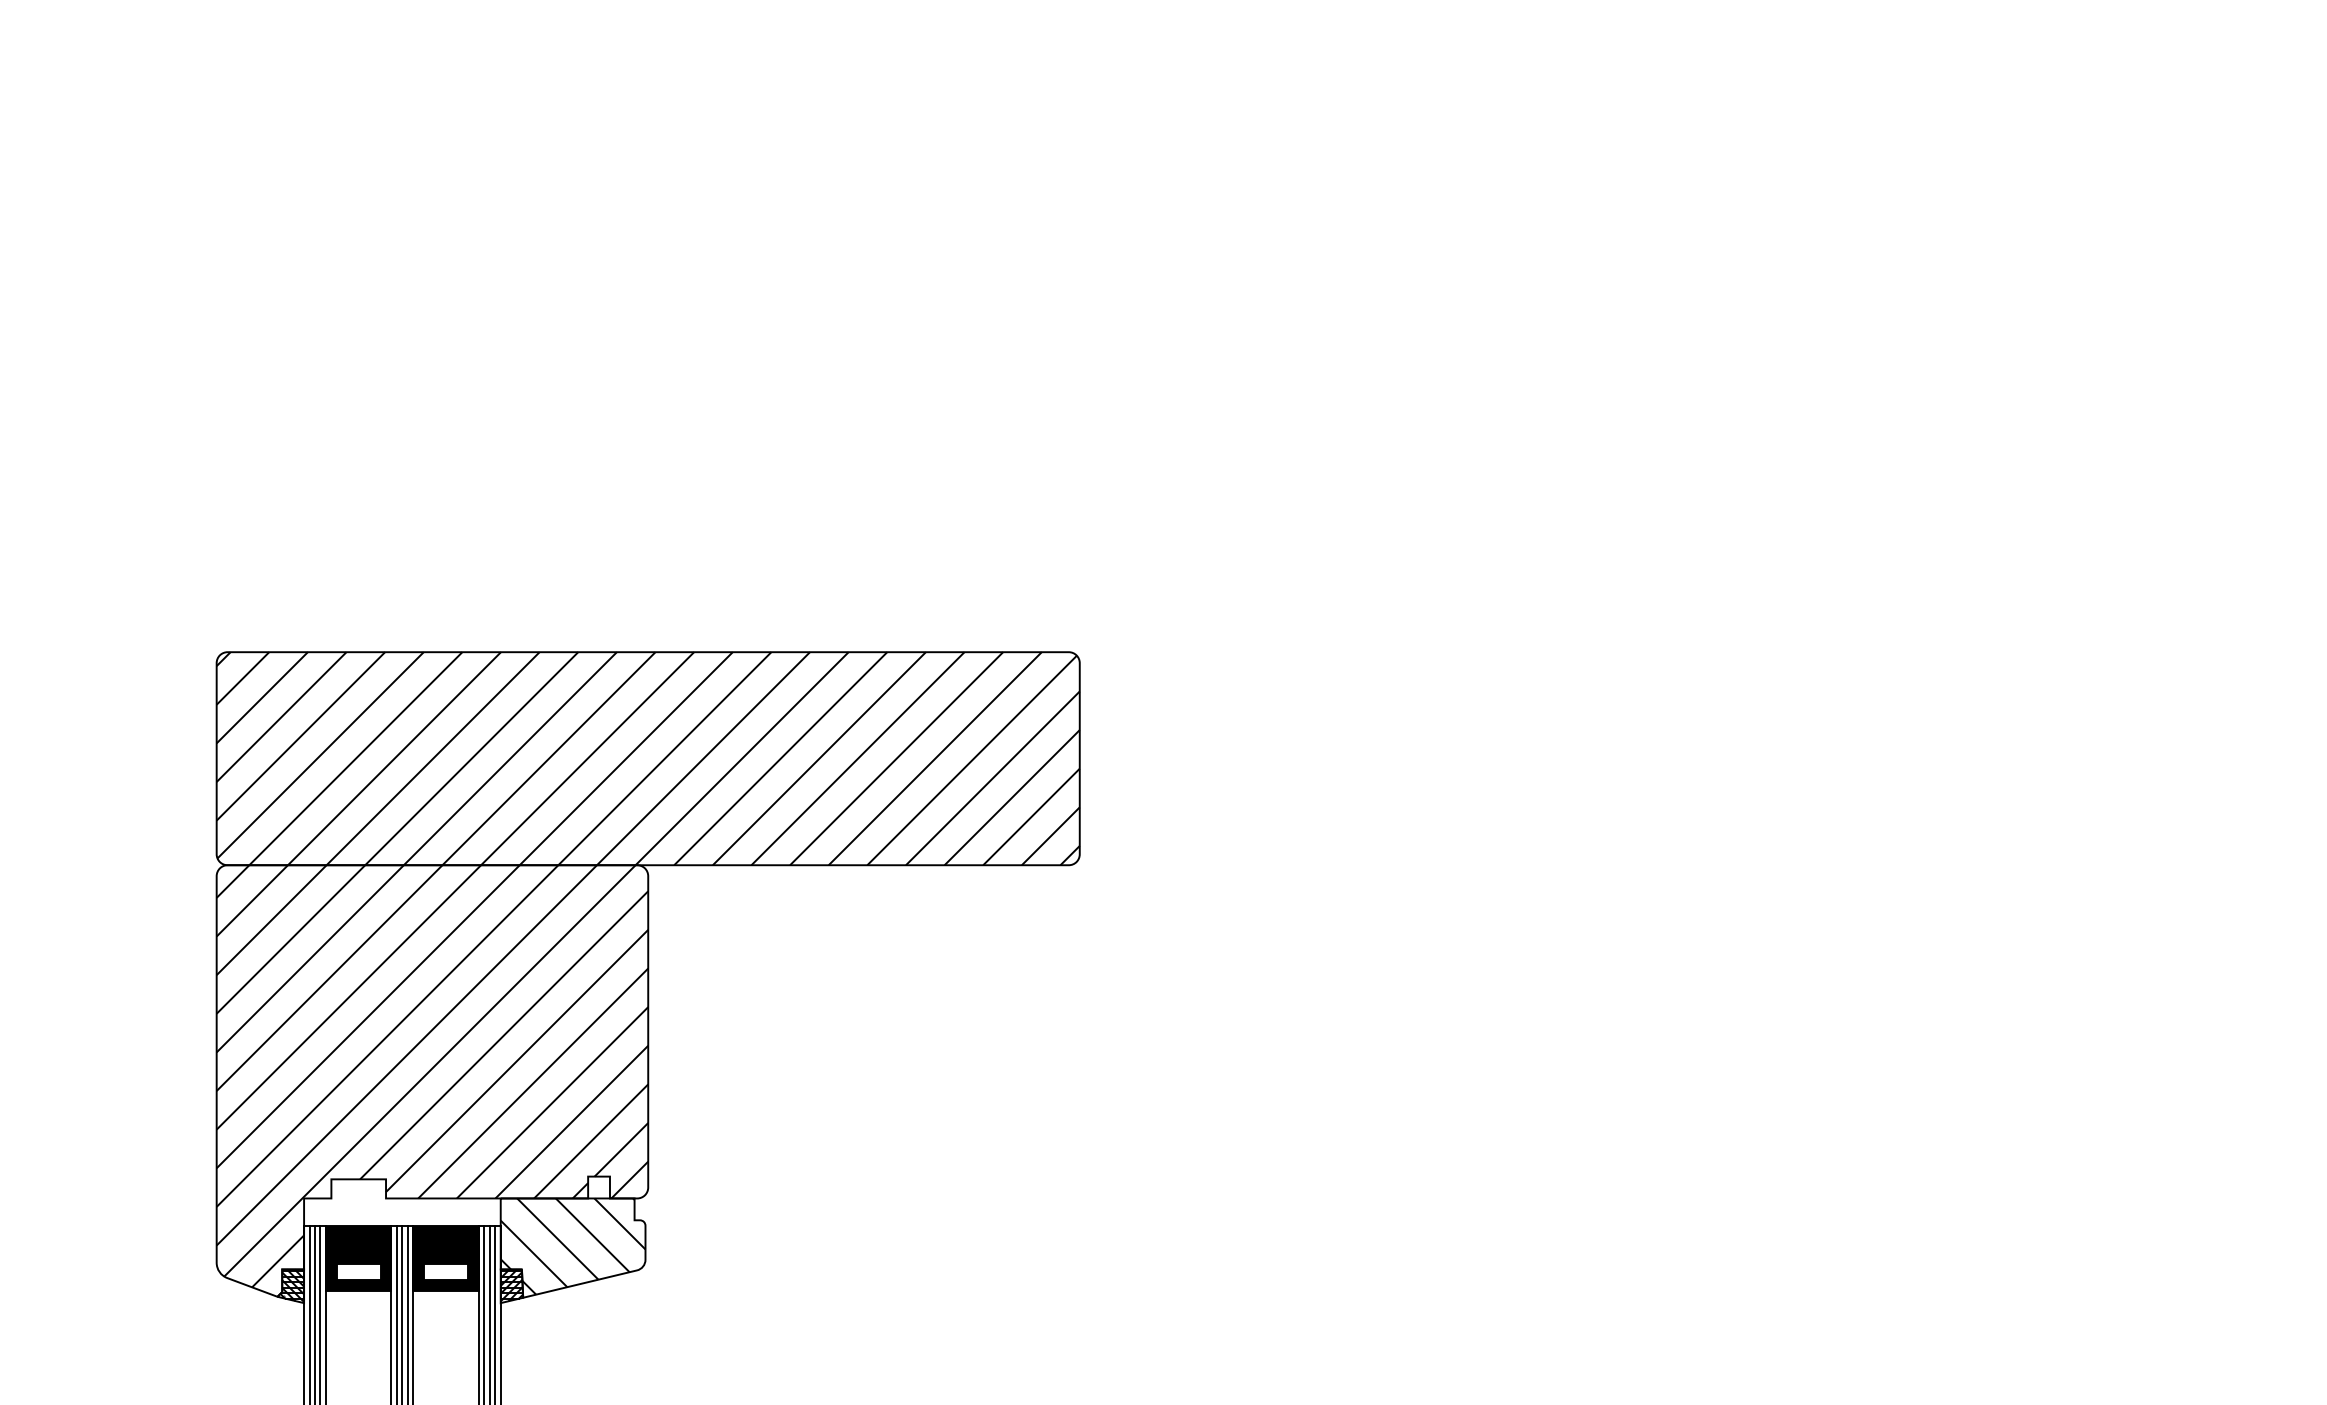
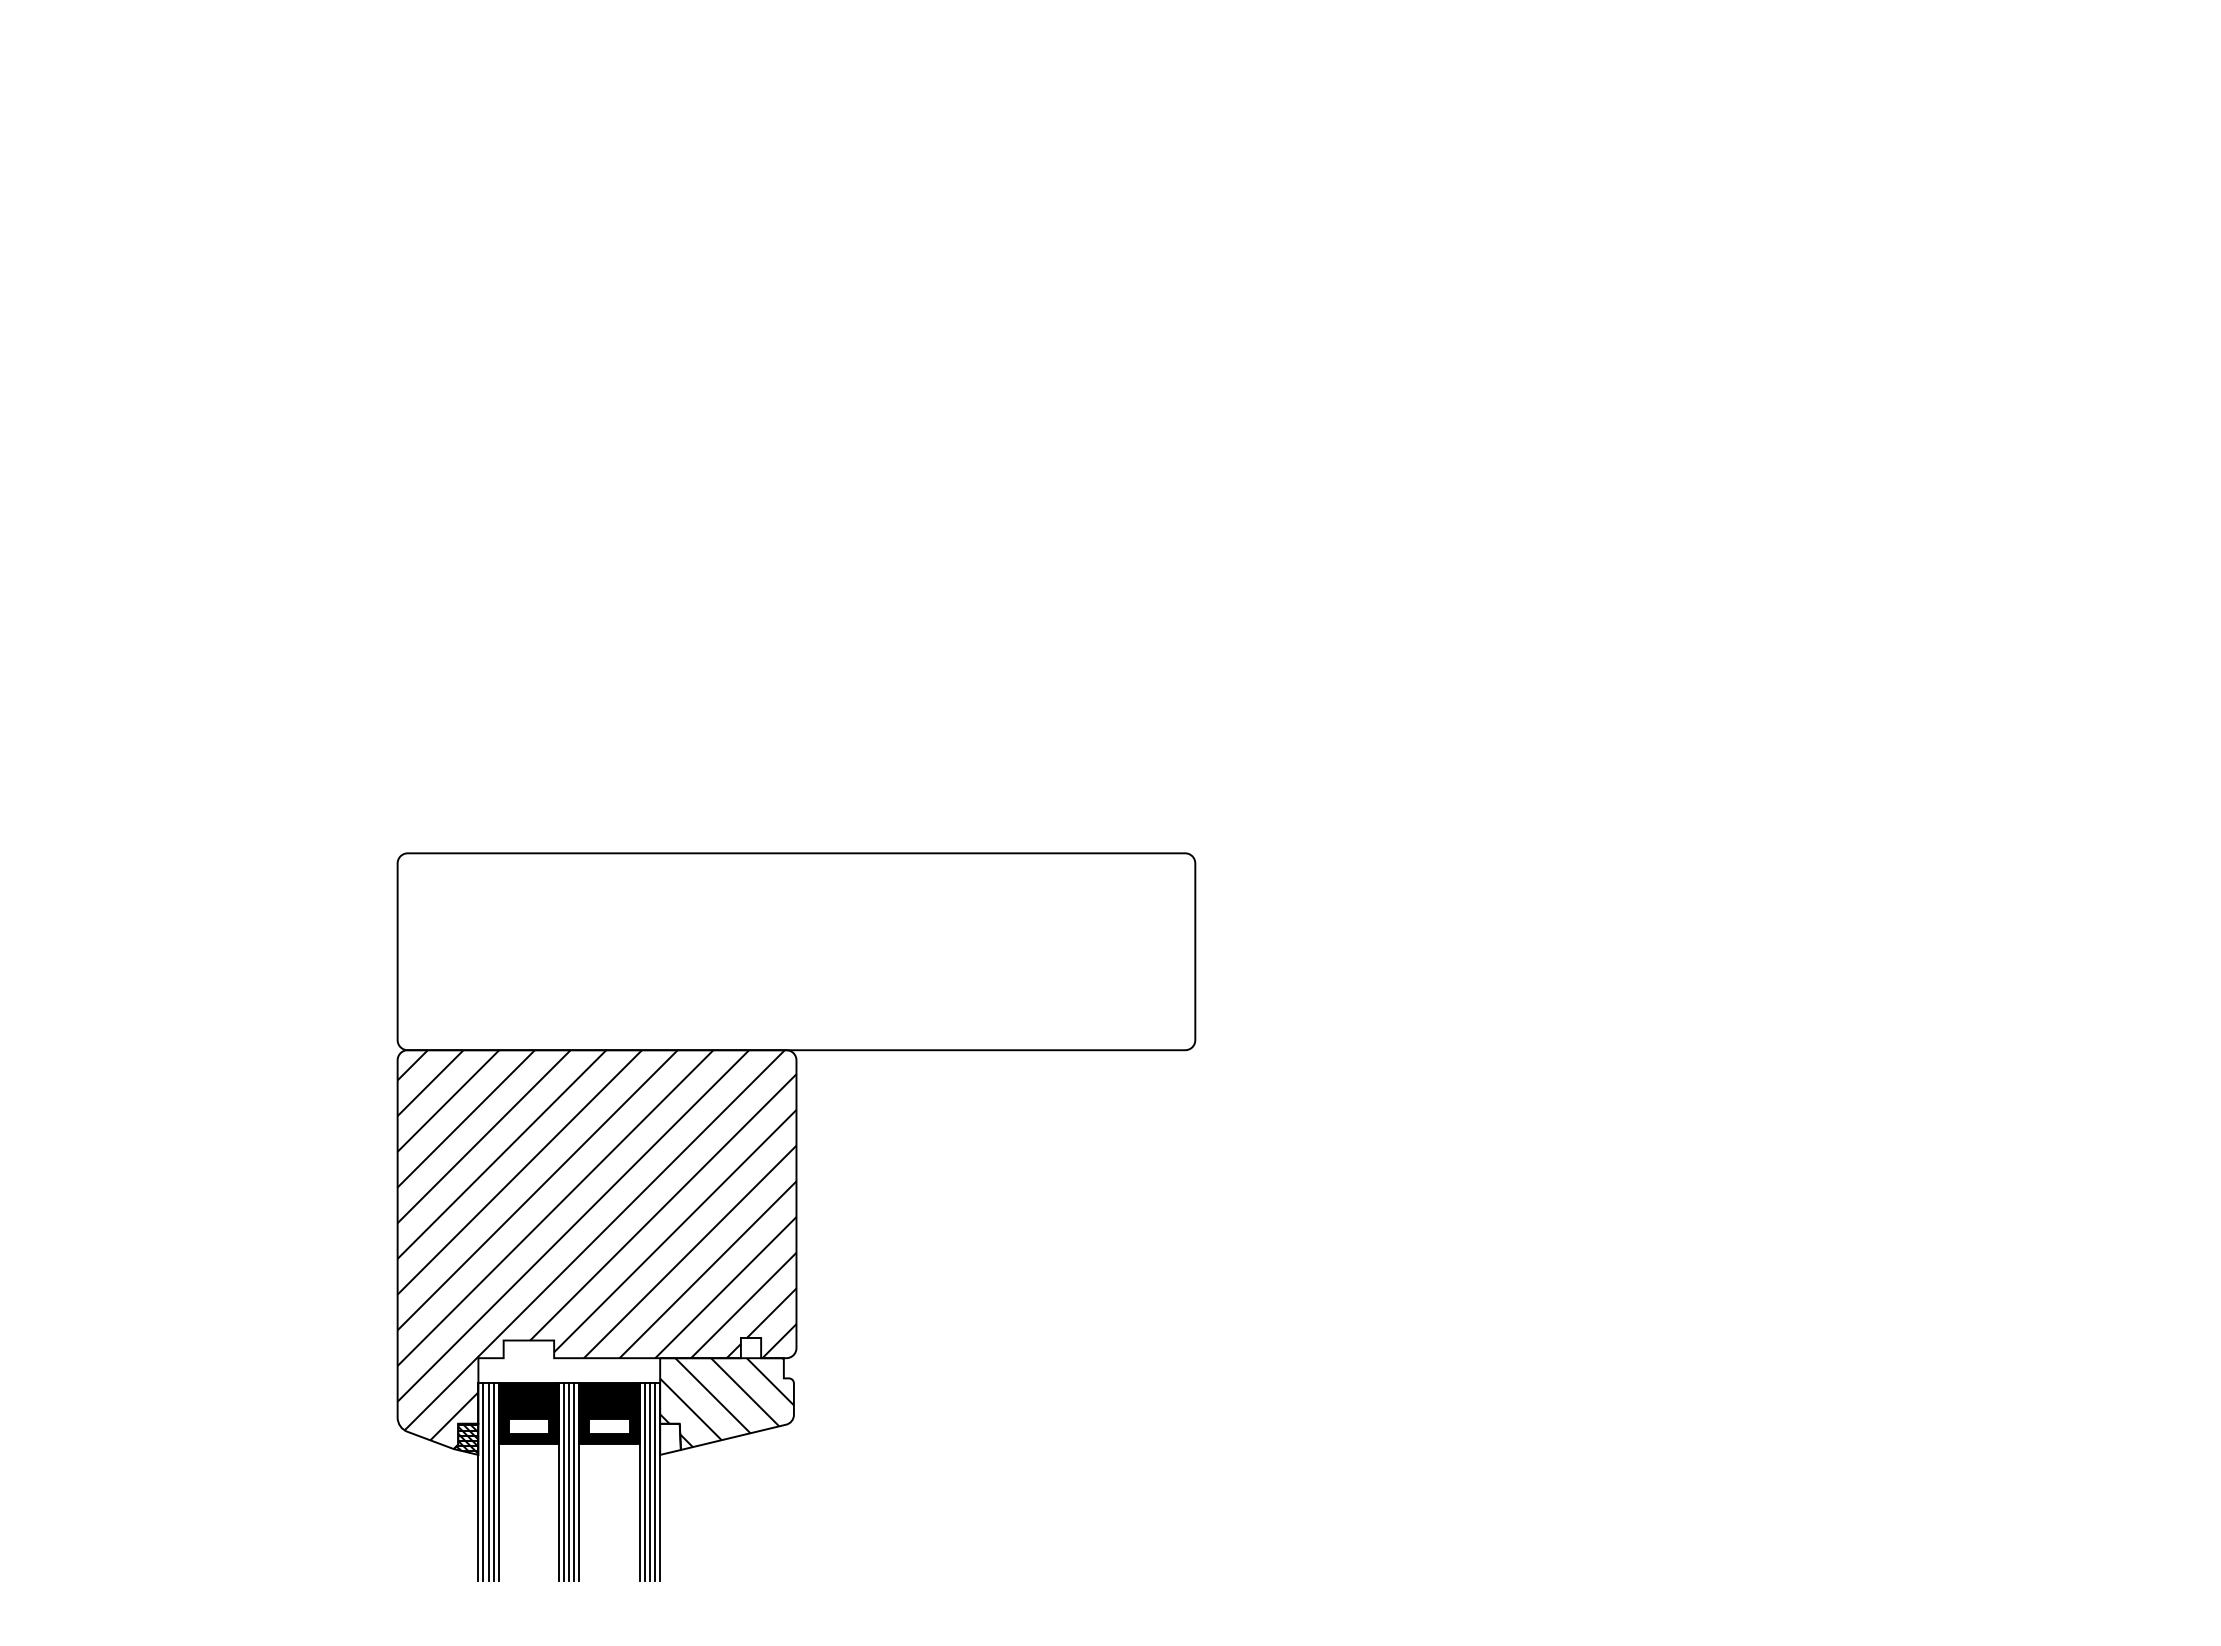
hatch: (648, 758) -> (796, 951), removed
hatch: (511, 1285) -> (670, 1438), removed

